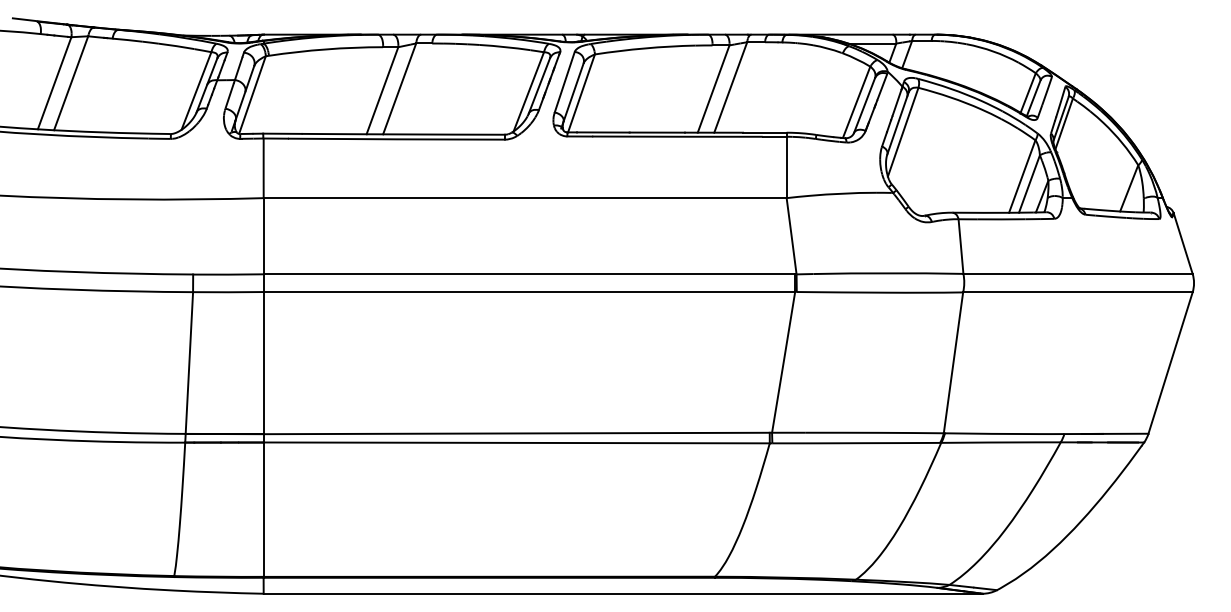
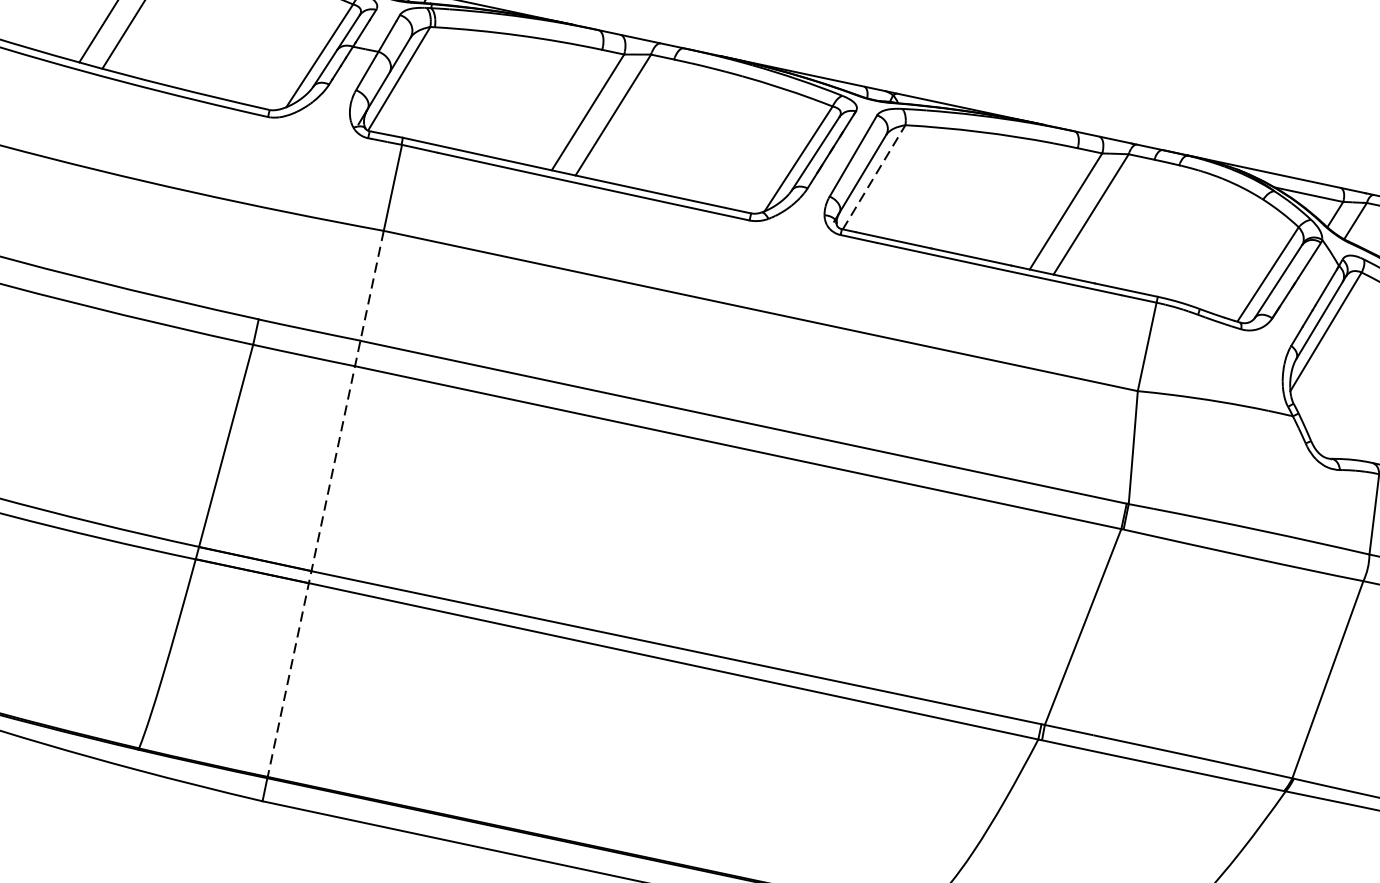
line: (581, 93) -> (874, 177), solid -> dashed
line: (263, 388) -> (325, 505), solid -> dashed

